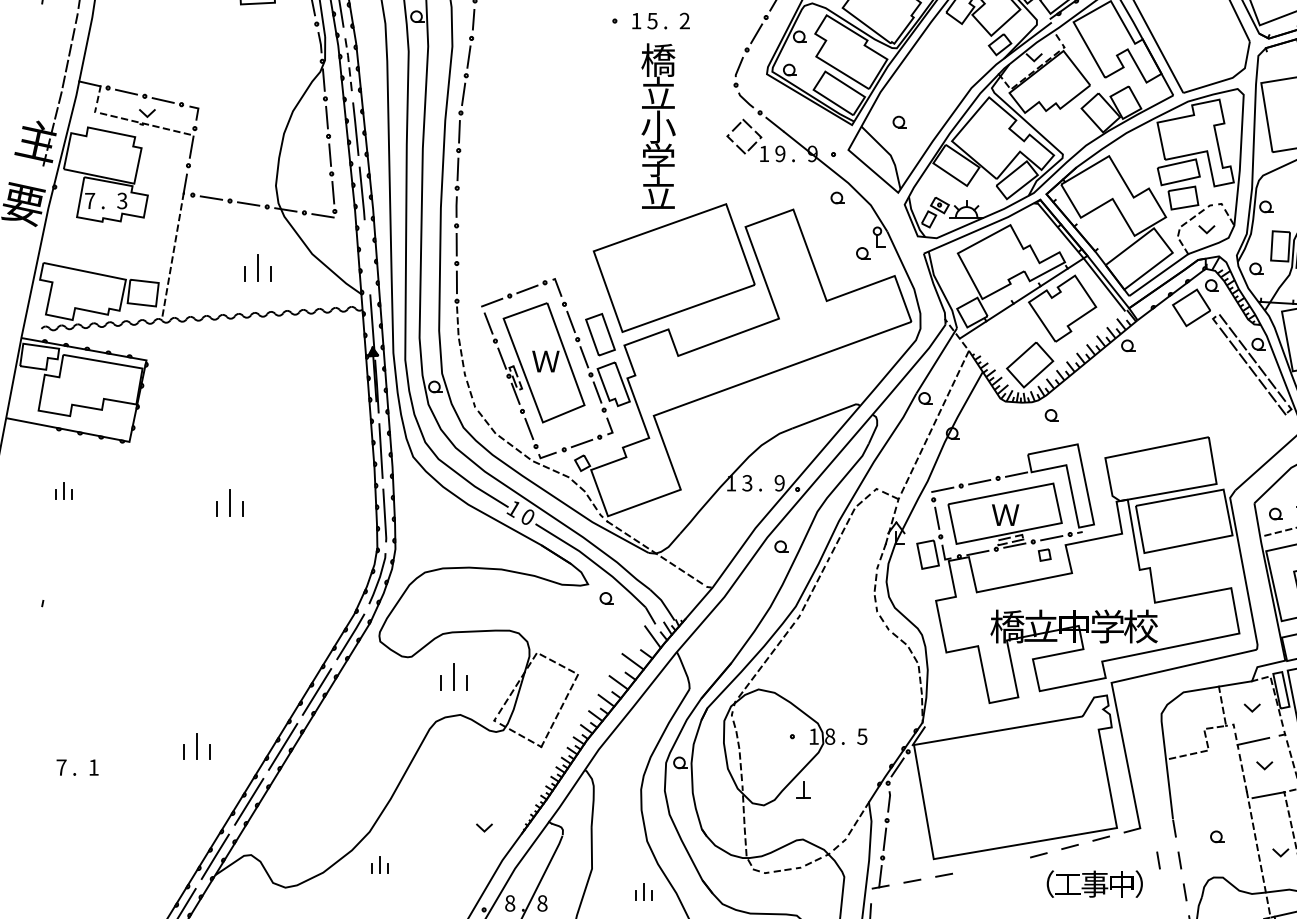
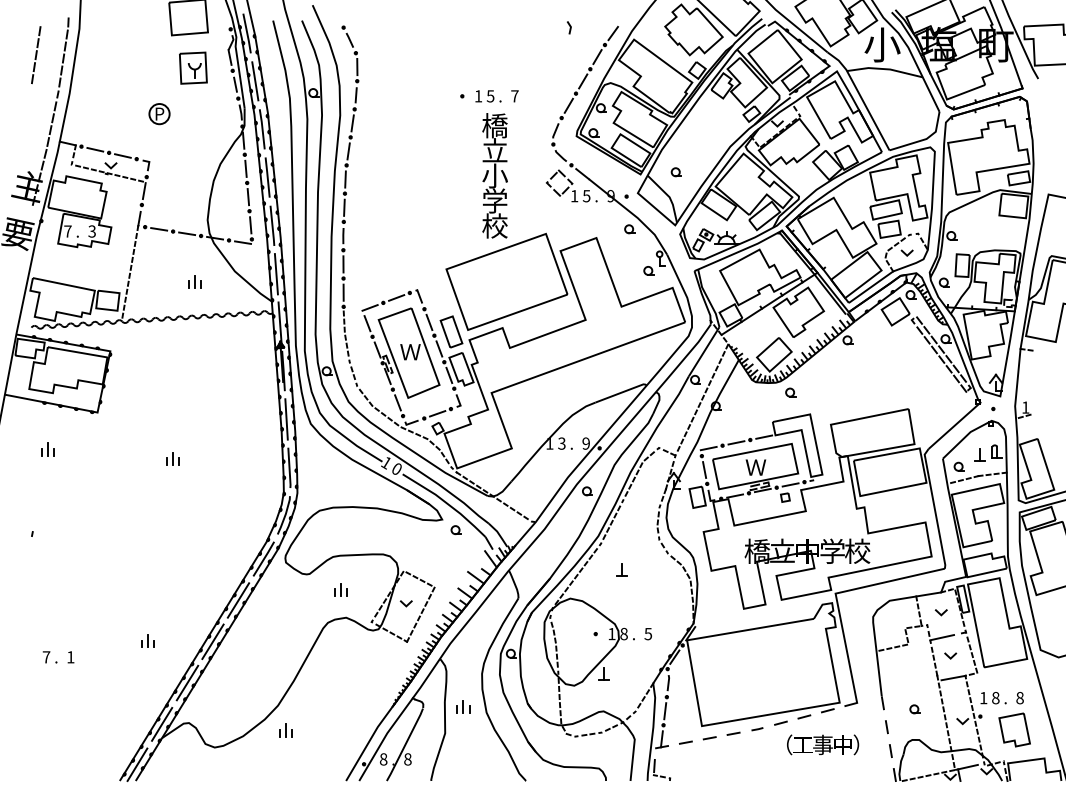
text: (684, 21) -> (514, 96), 2 -> 7
part: (211, 45) -> (159, 114), added
line: (348, 63) -> (262, 128), dashed -> solid
text: (780, 154) -> (586, 196), 9 -> 5
text: (657, 192) -> (494, 225), 立 -> 校
line: (366, 258) -> (275, 274), added
part: (258, 267) -> (194, 281), size x0.62
part: (229, 503) -> (172, 458), size x0.62
part: (826, 650) -> (621, 569), added
part: (452, 677) -> (340, 589), size x0.62
part: (195, 745) -> (147, 640), size x0.62
line: (482, 827) -> (404, 603), moved
line: (1158, 860) -> (870, 727), removed
line: (1007, 863) -> (757, 729), added
line: (975, 868) -> (733, 733), added
part: (644, 891) -> (463, 706), moved

